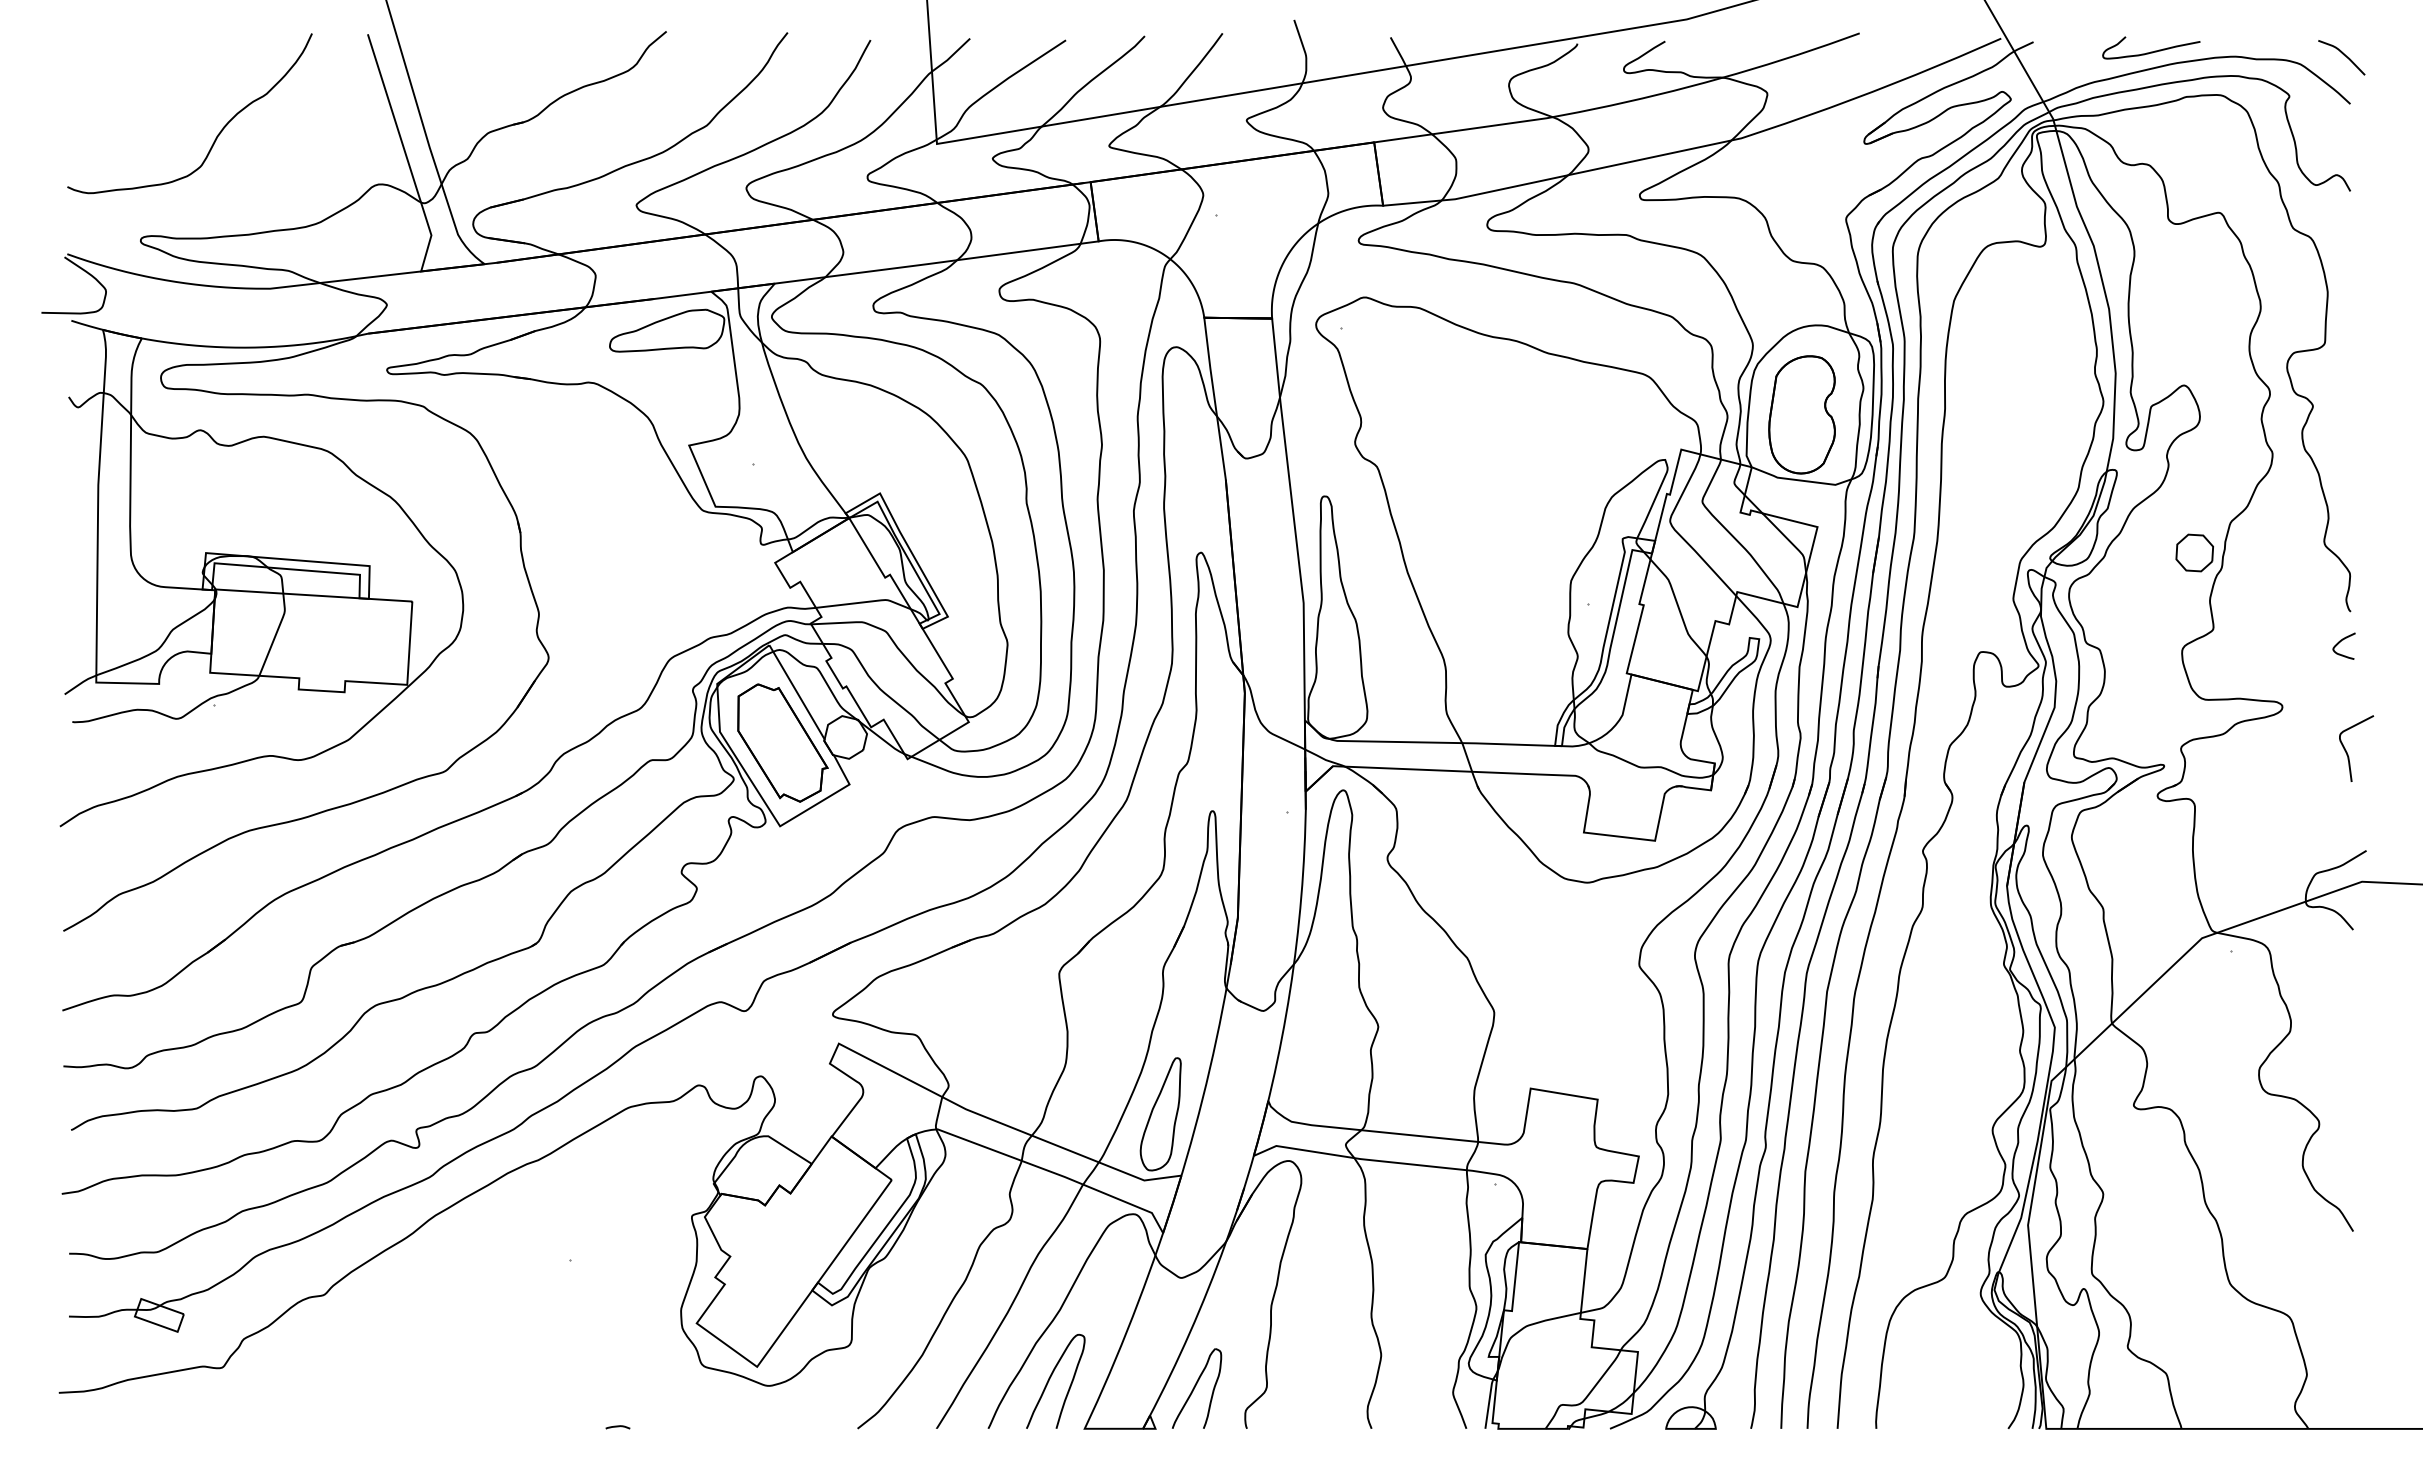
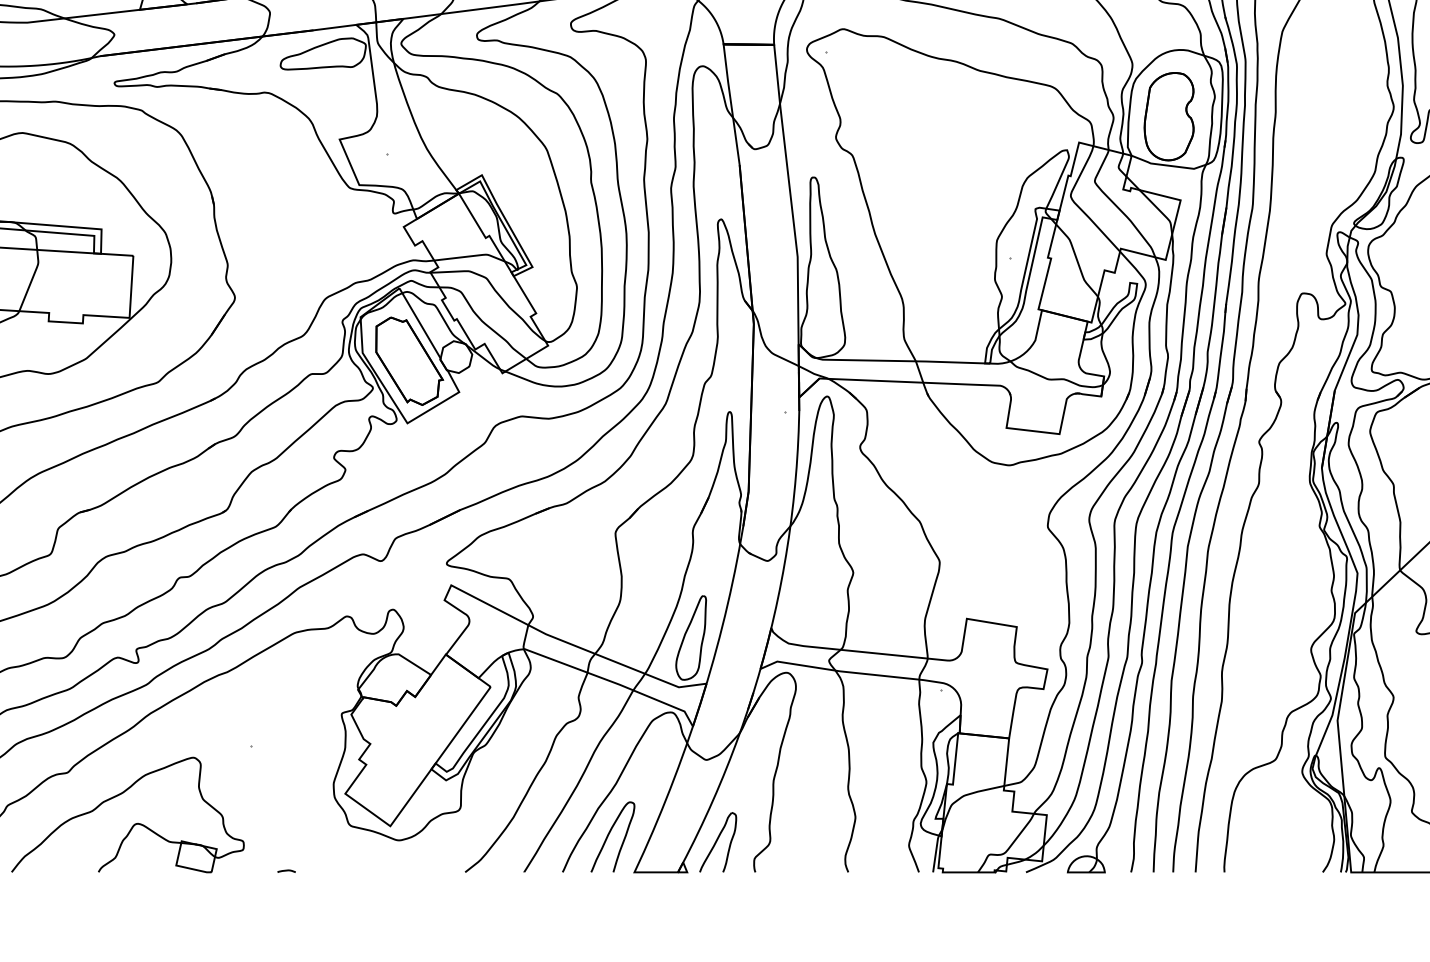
part: (414, 1363) -> (134, 823), added

